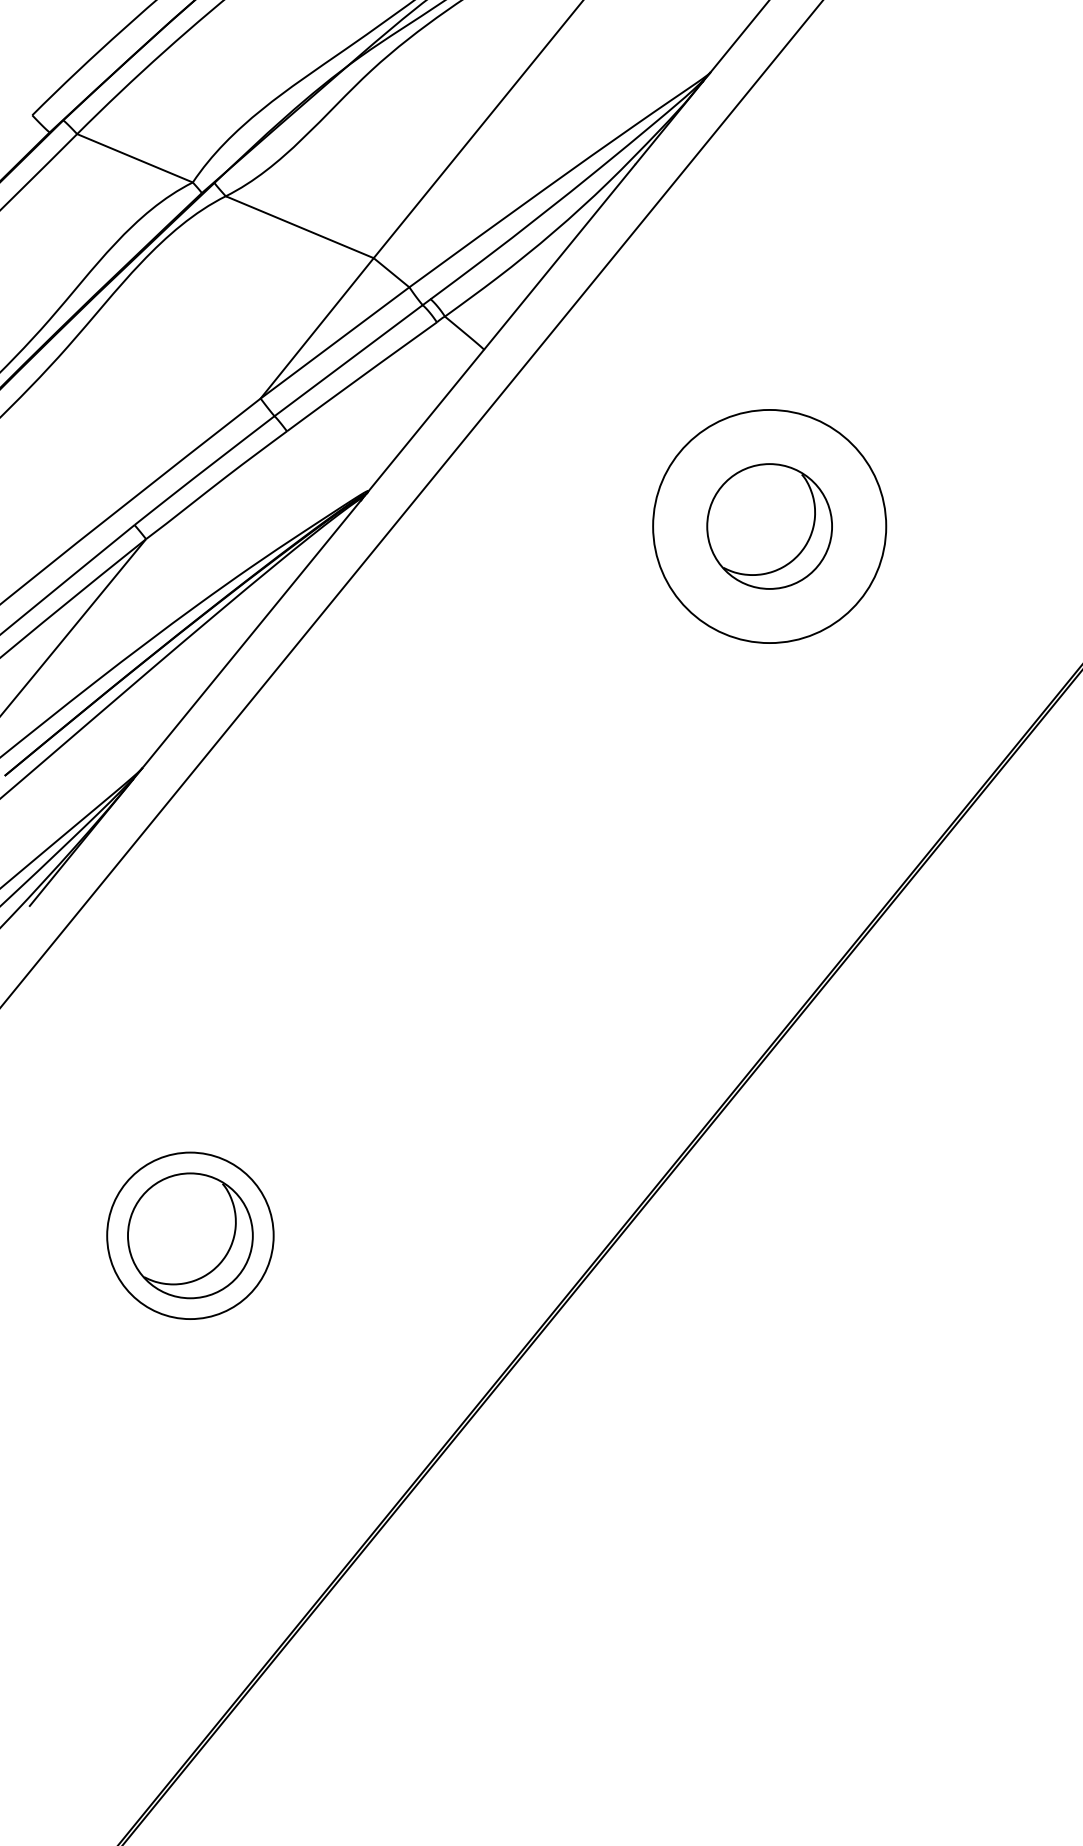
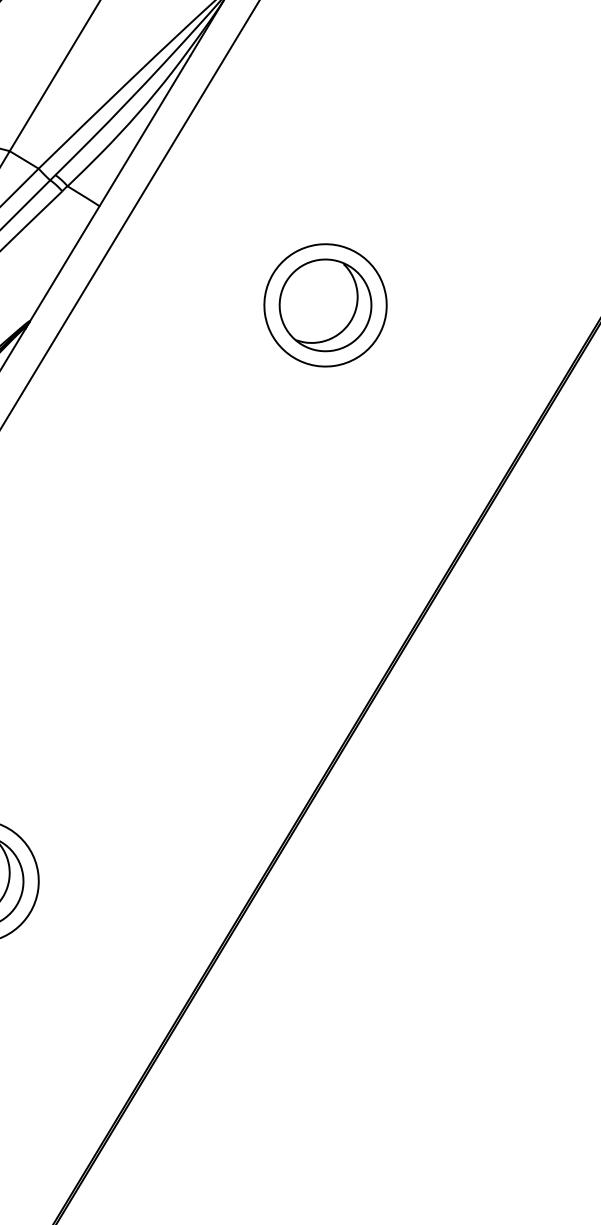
circle: (769, 526) -> (325, 305), size x0.71

